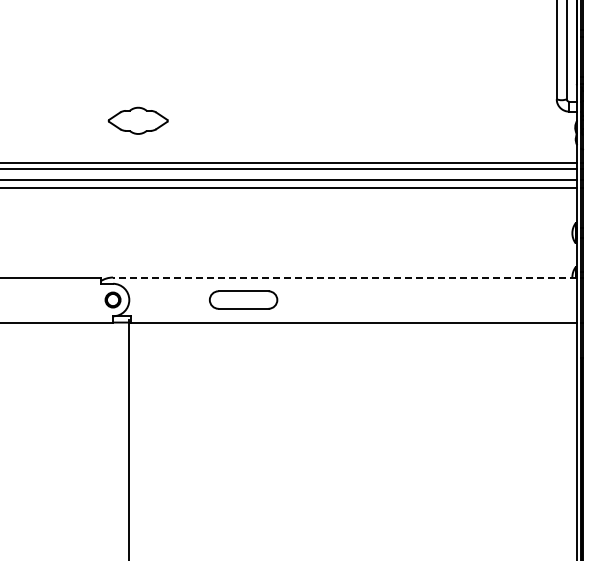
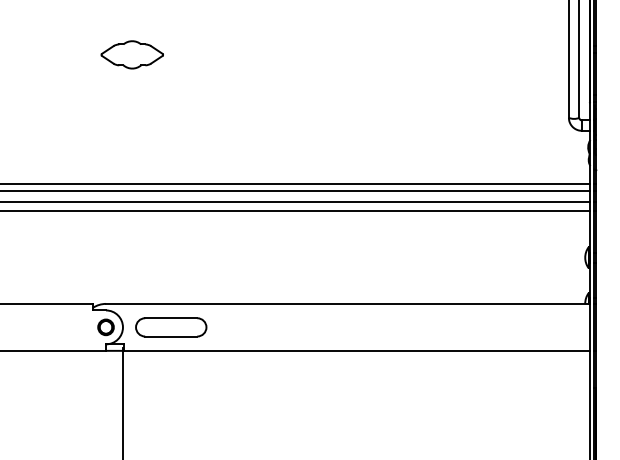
part: (137, 120) -> (131, 54), moved
line: (344, 277) -> (347, 303), dashed -> solid
part: (243, 299) -> (171, 326), moved

